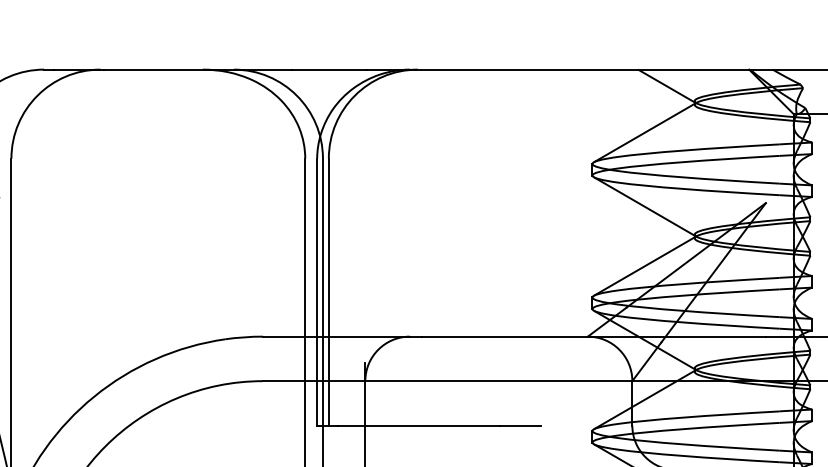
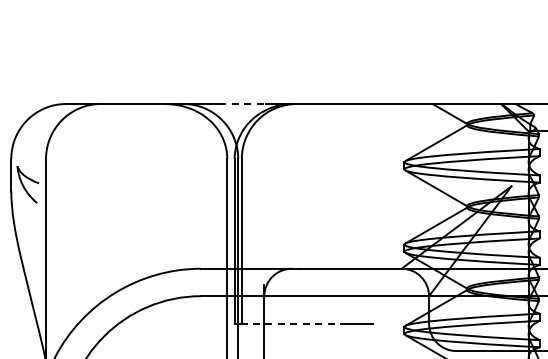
line: (329, 70) -> (242, 104), solid -> dashed
line: (417, 425) -> (296, 323), solid -> dashed

